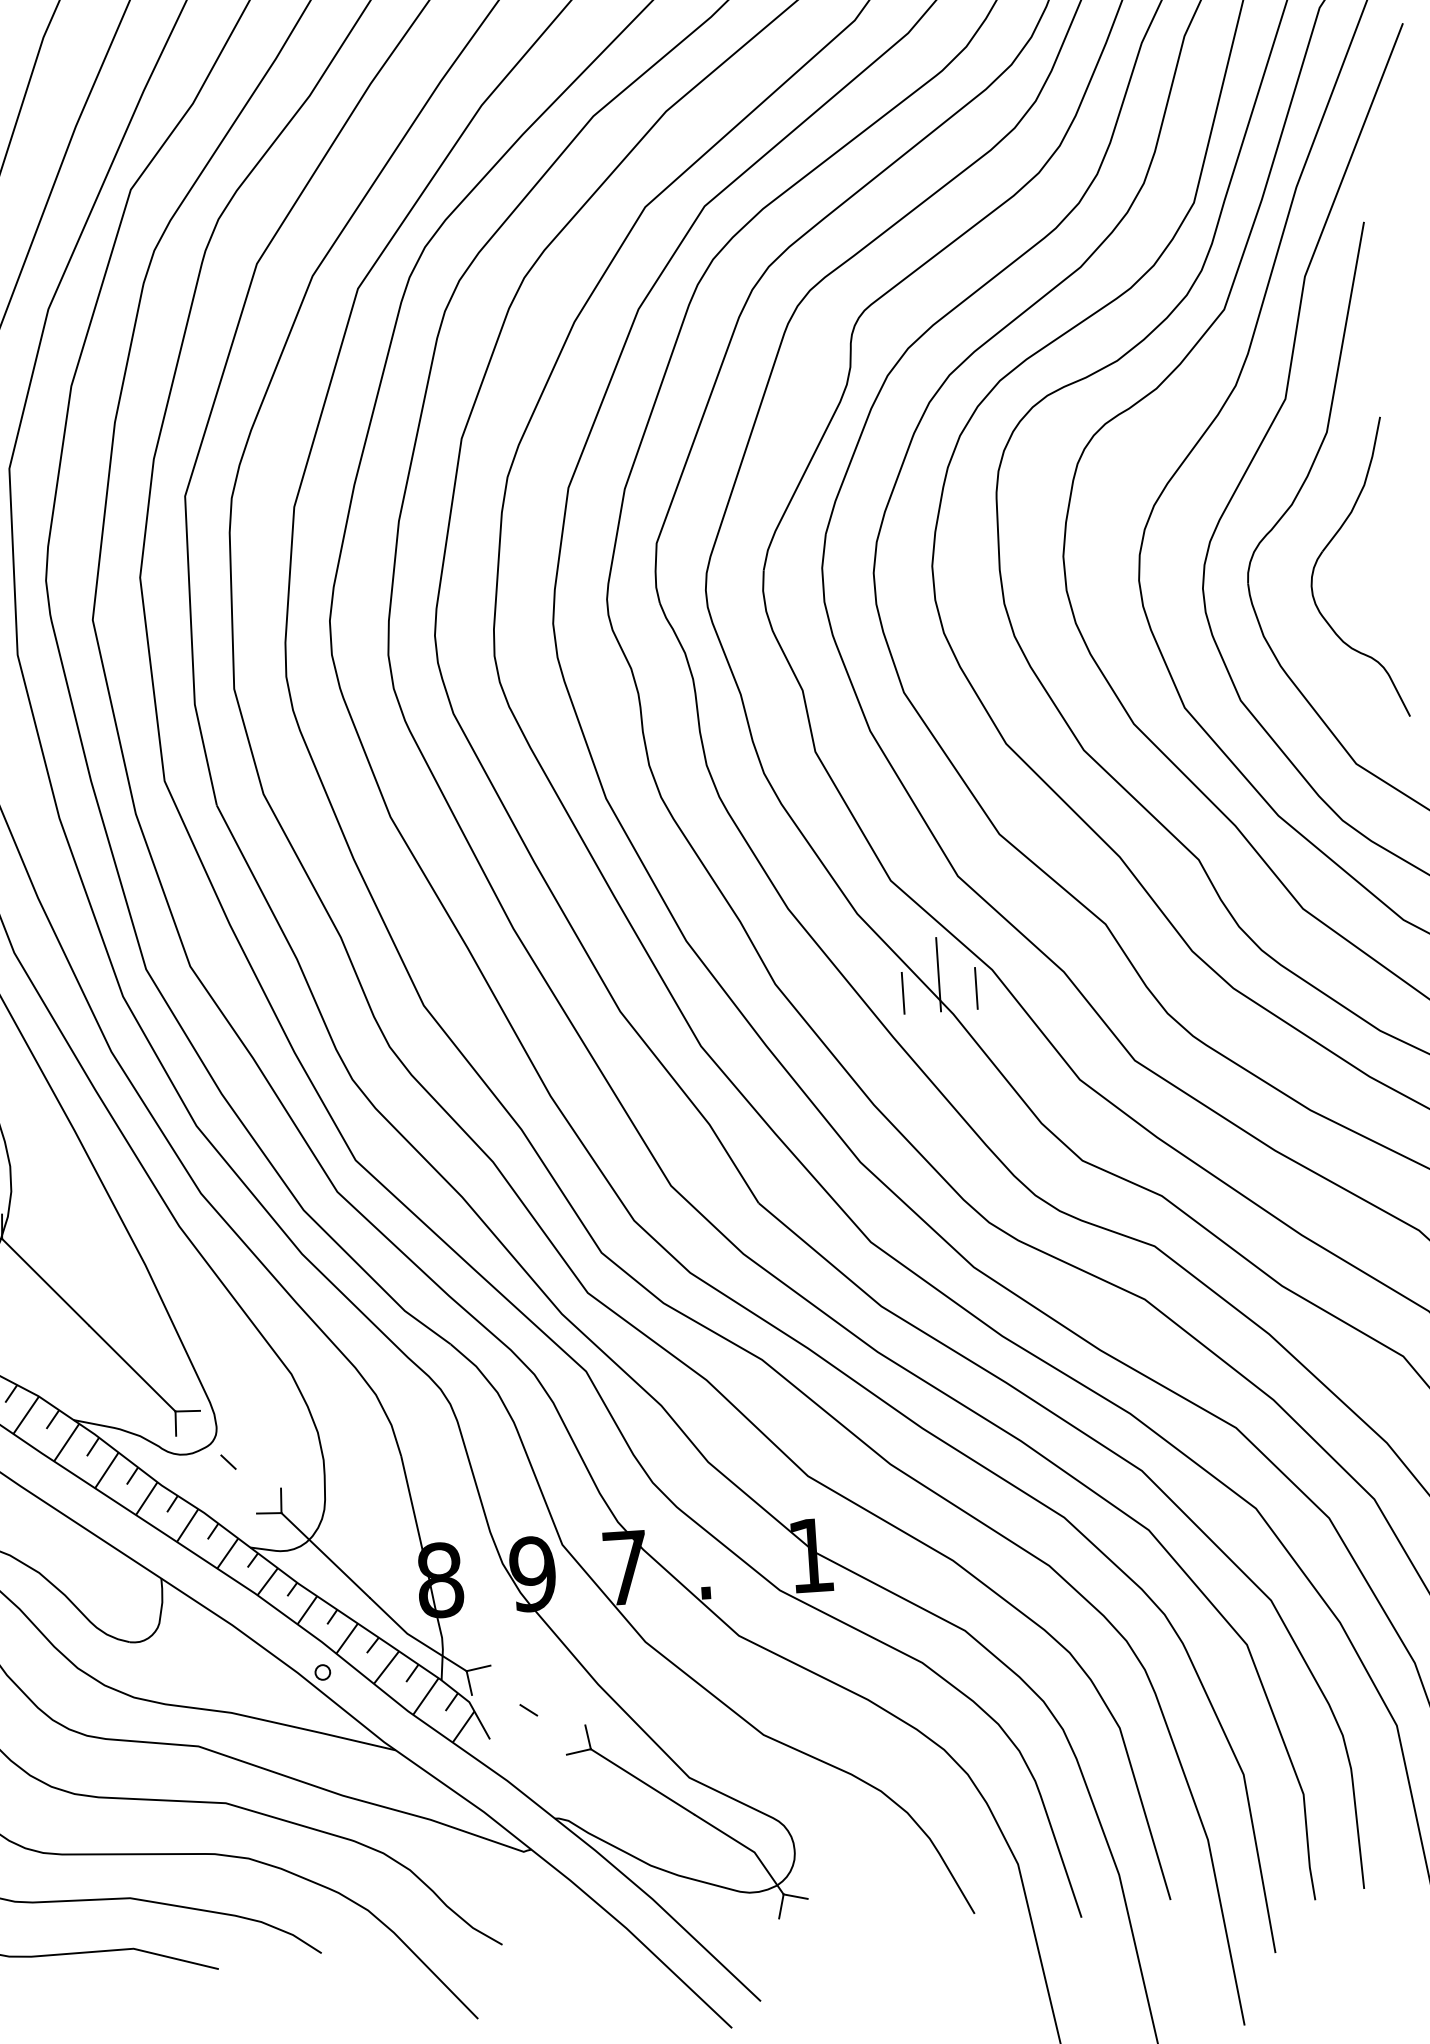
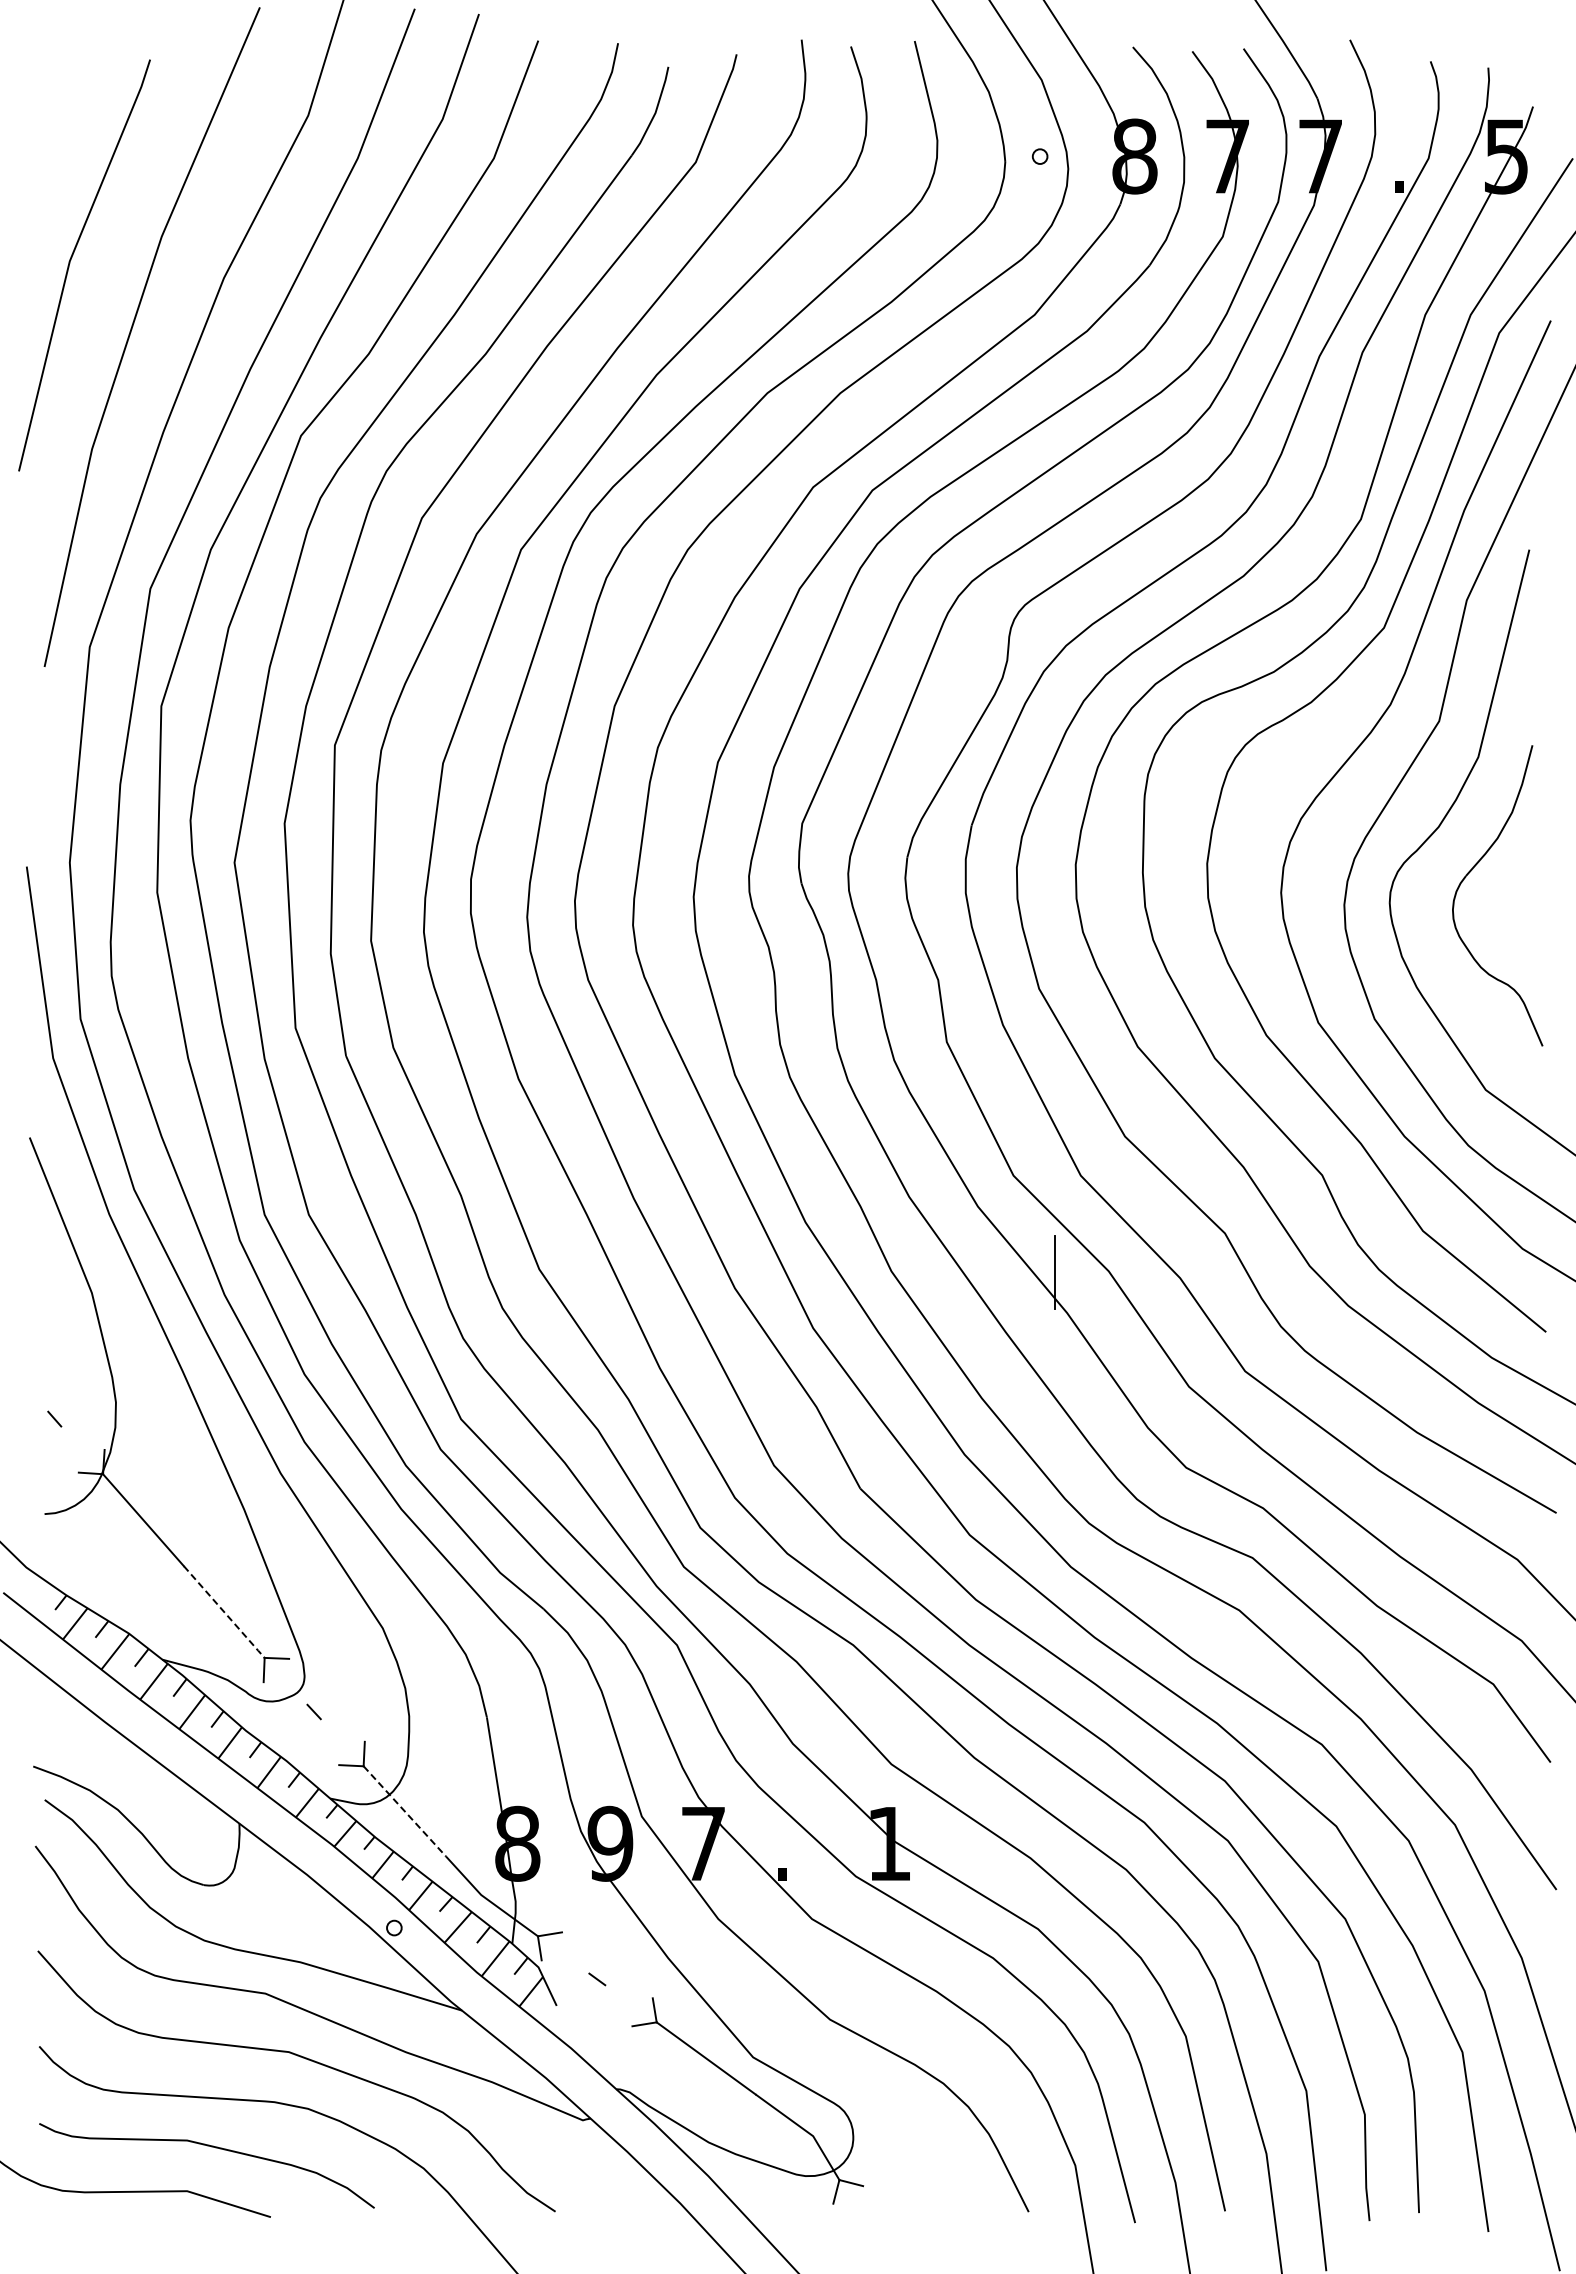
line: (976, 988) -> (1091, 1288), removed
line: (903, 992) -> (1018, 1288), removed
line: (132, 1368) -> (224, 1612), solid -> dashed
line: (326, 1555) -> (405, 1811), solid -> dashed

